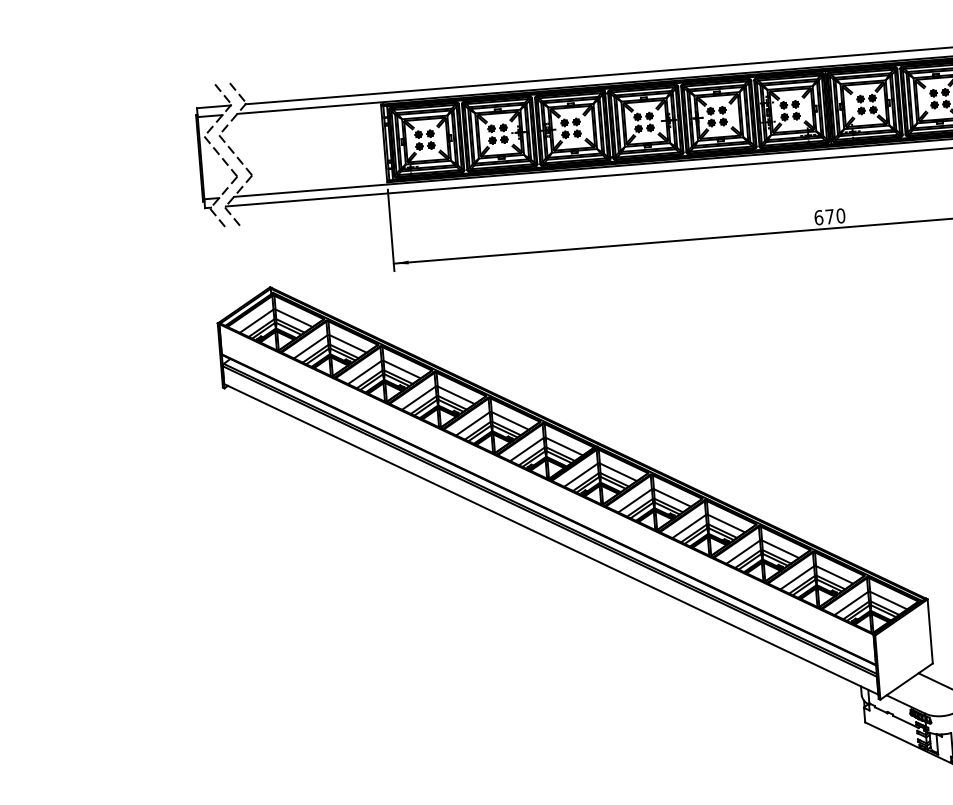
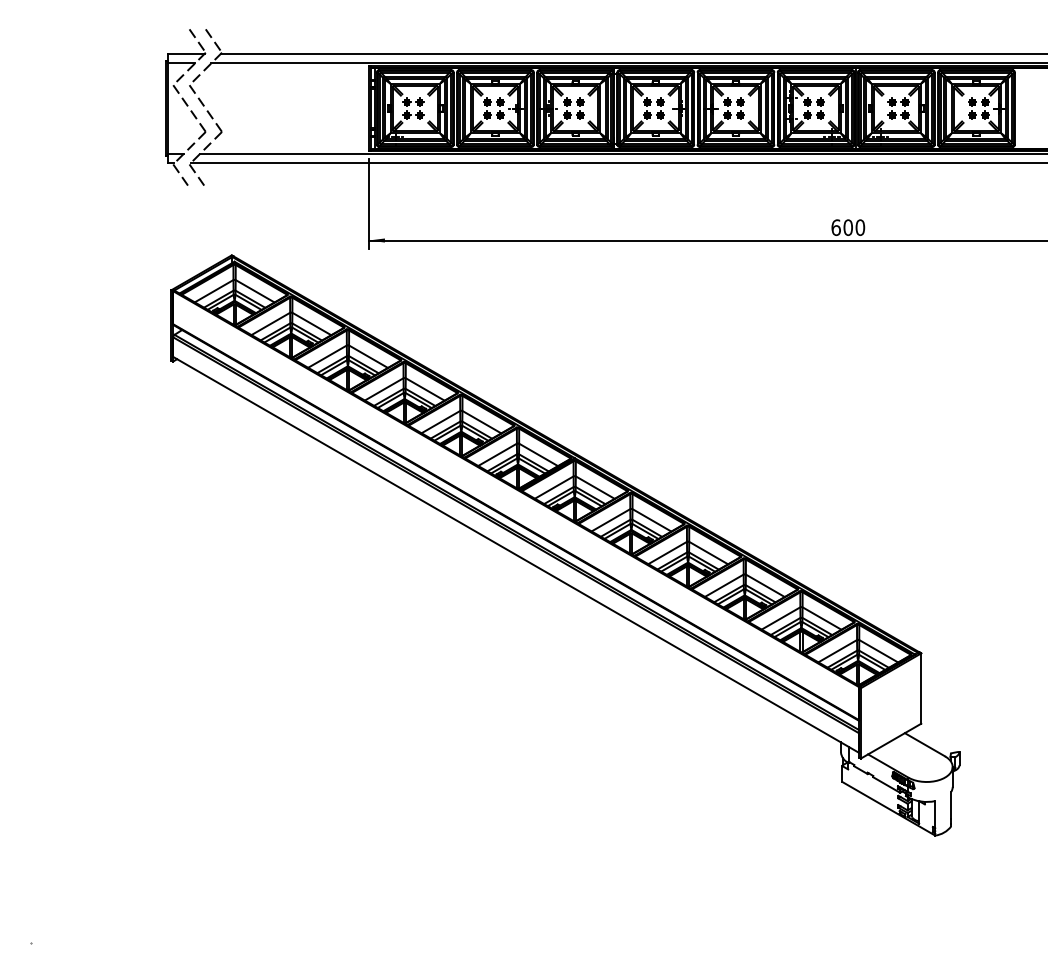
text: (829, 216) -> (847, 227), 670 -> 600

